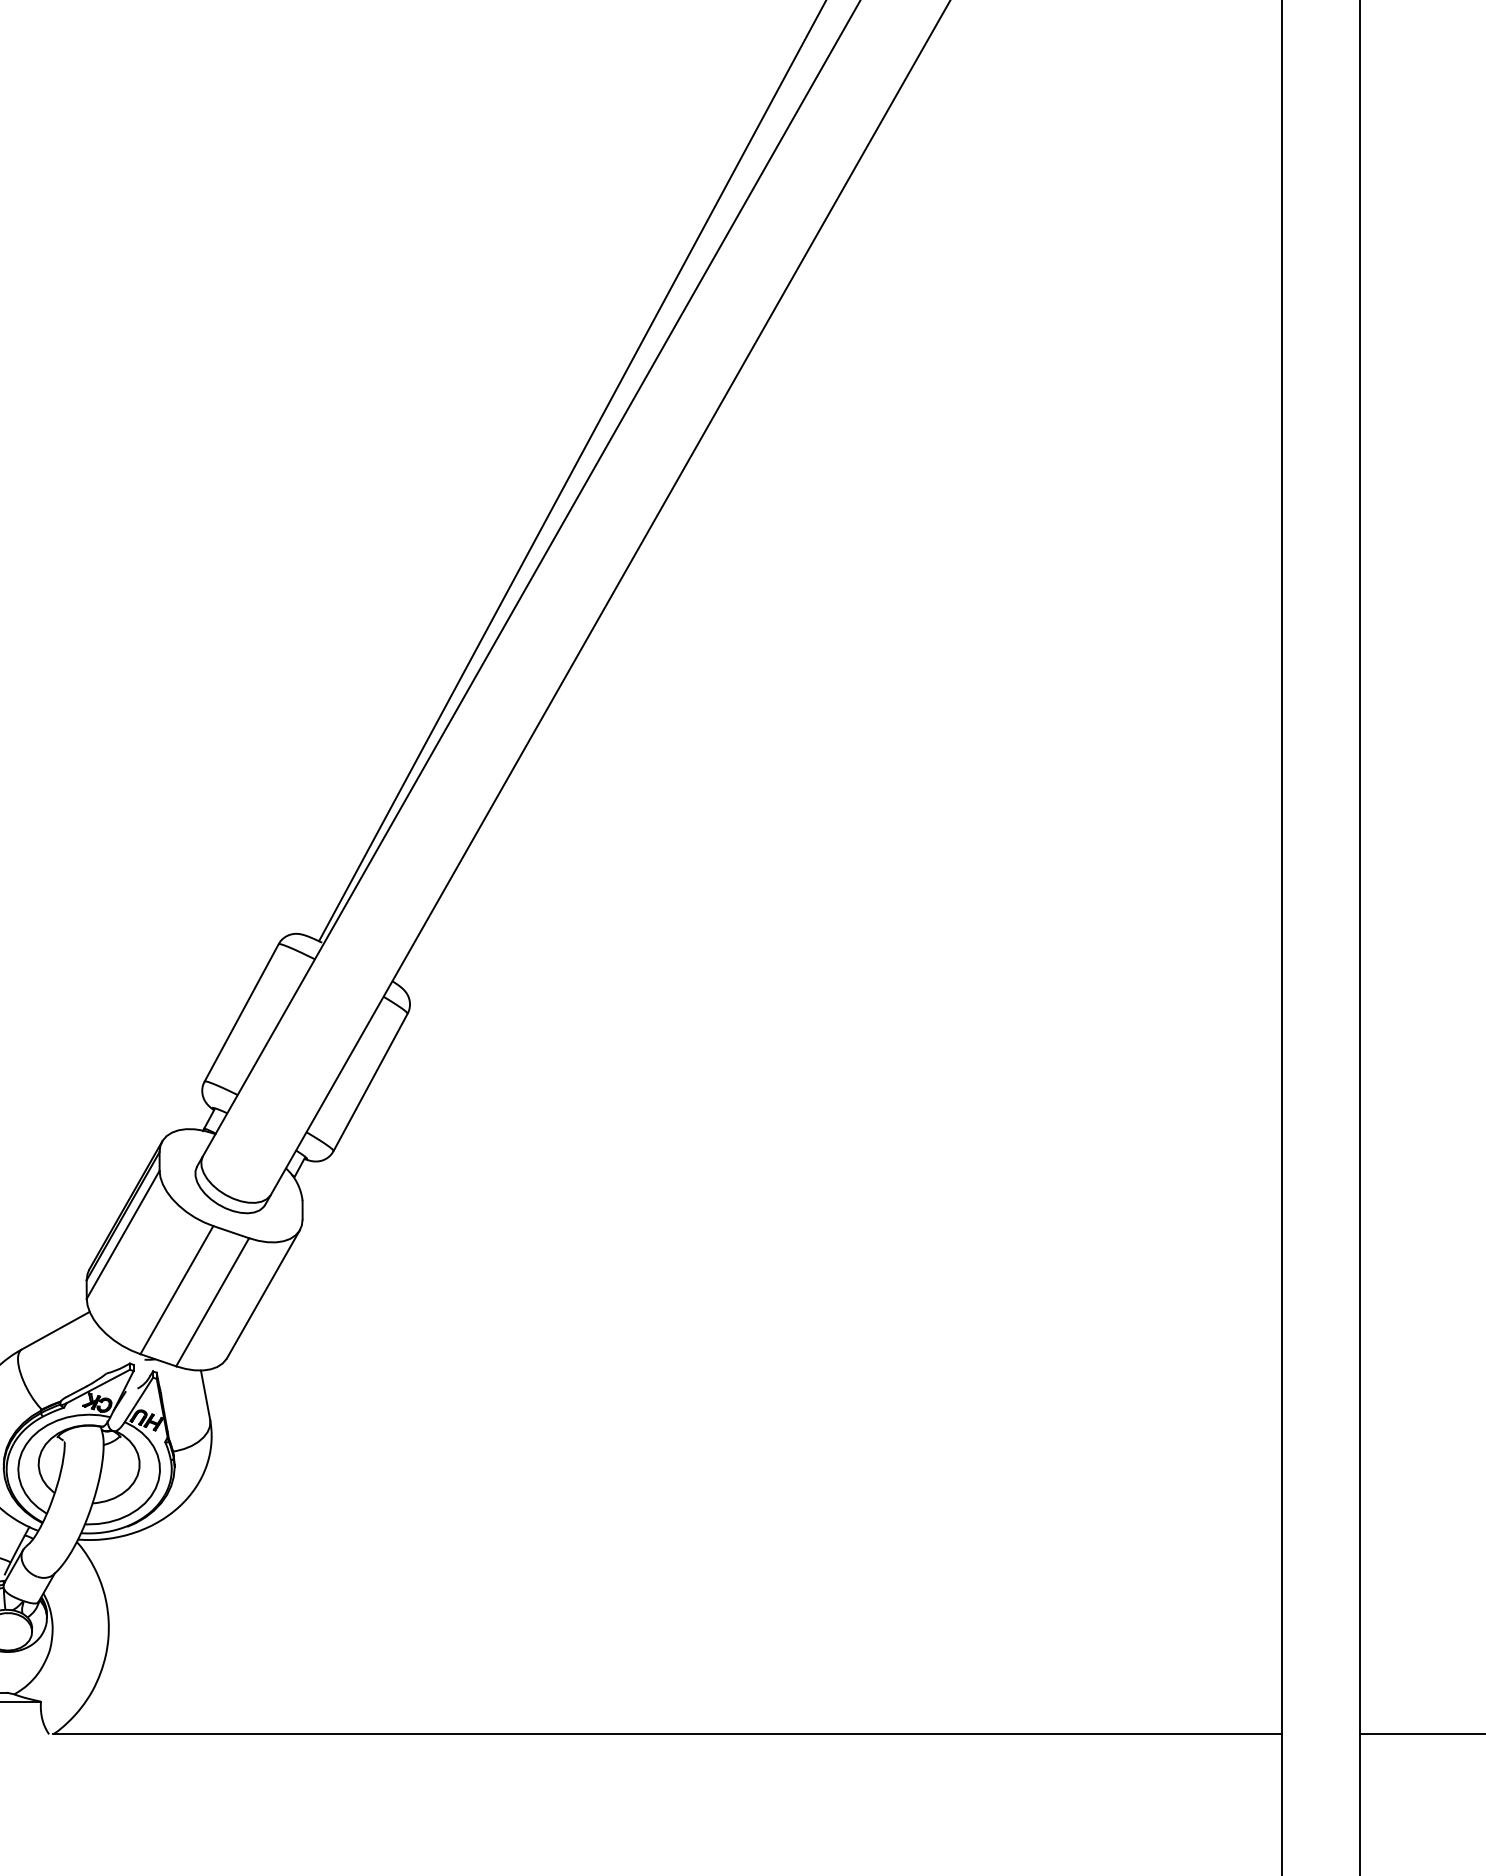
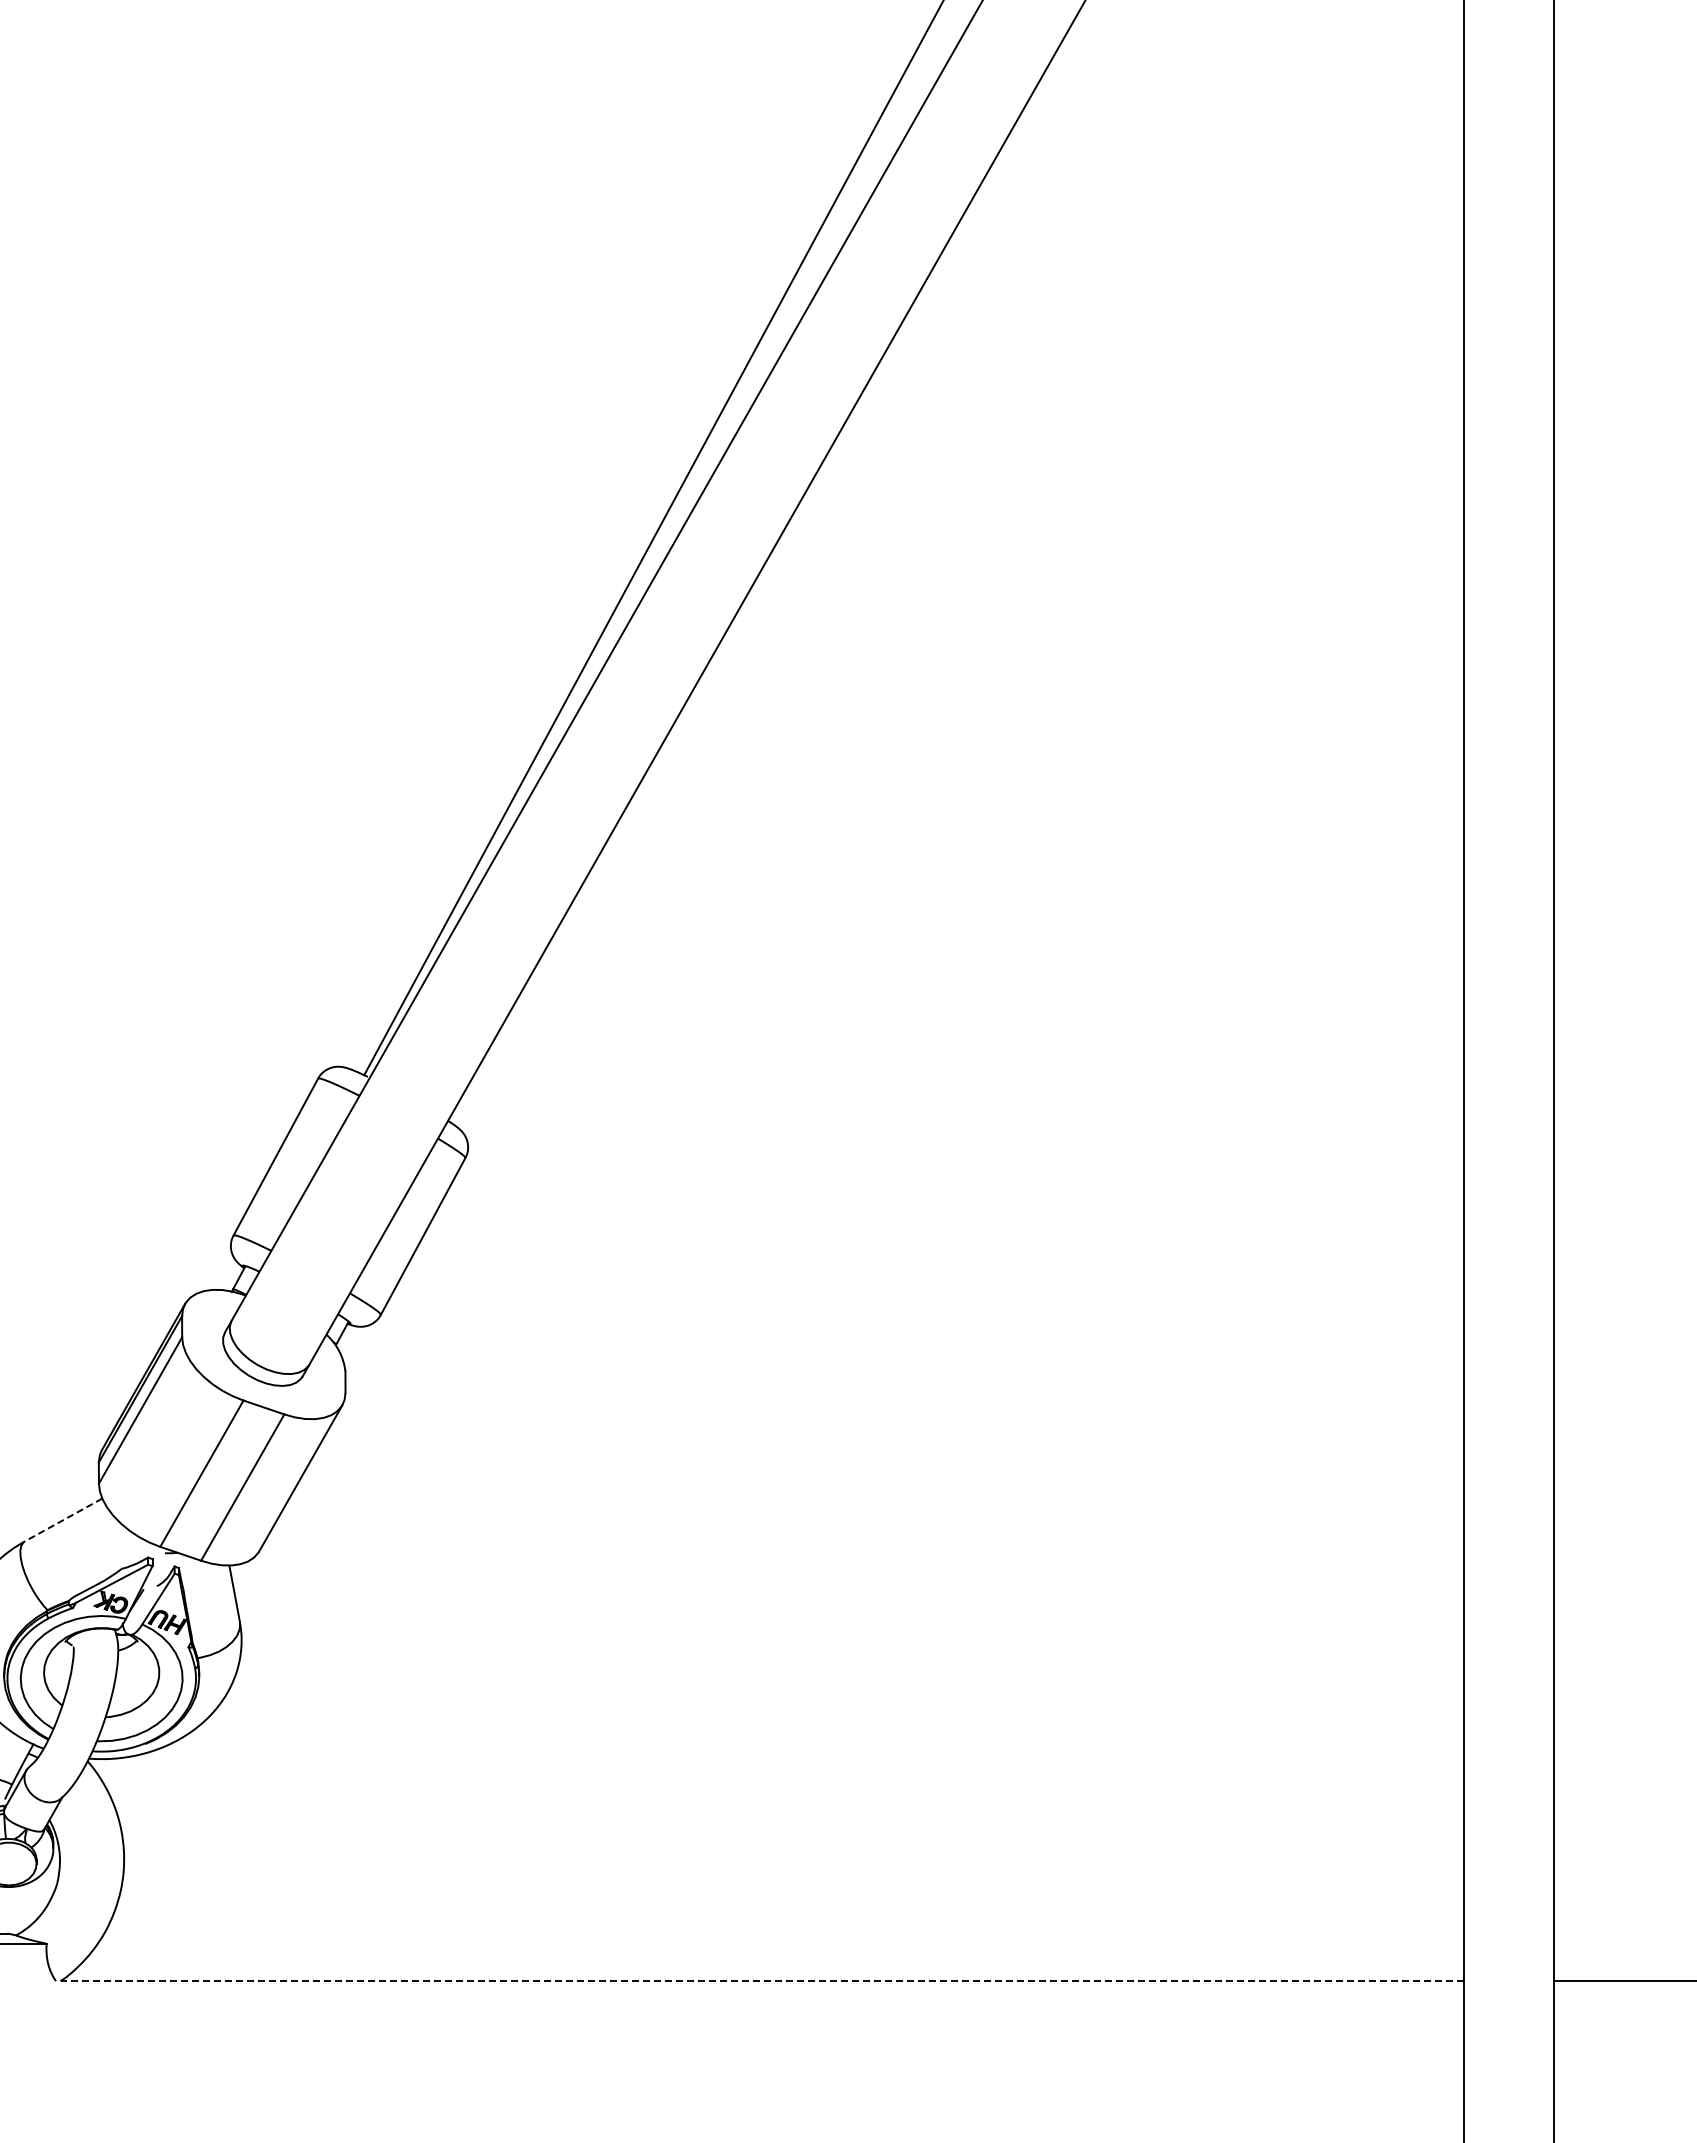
line: (55, 1331) -> (63, 1520), solid -> dashed
line: (667, 1734) -> (762, 1981), solid -> dashed

